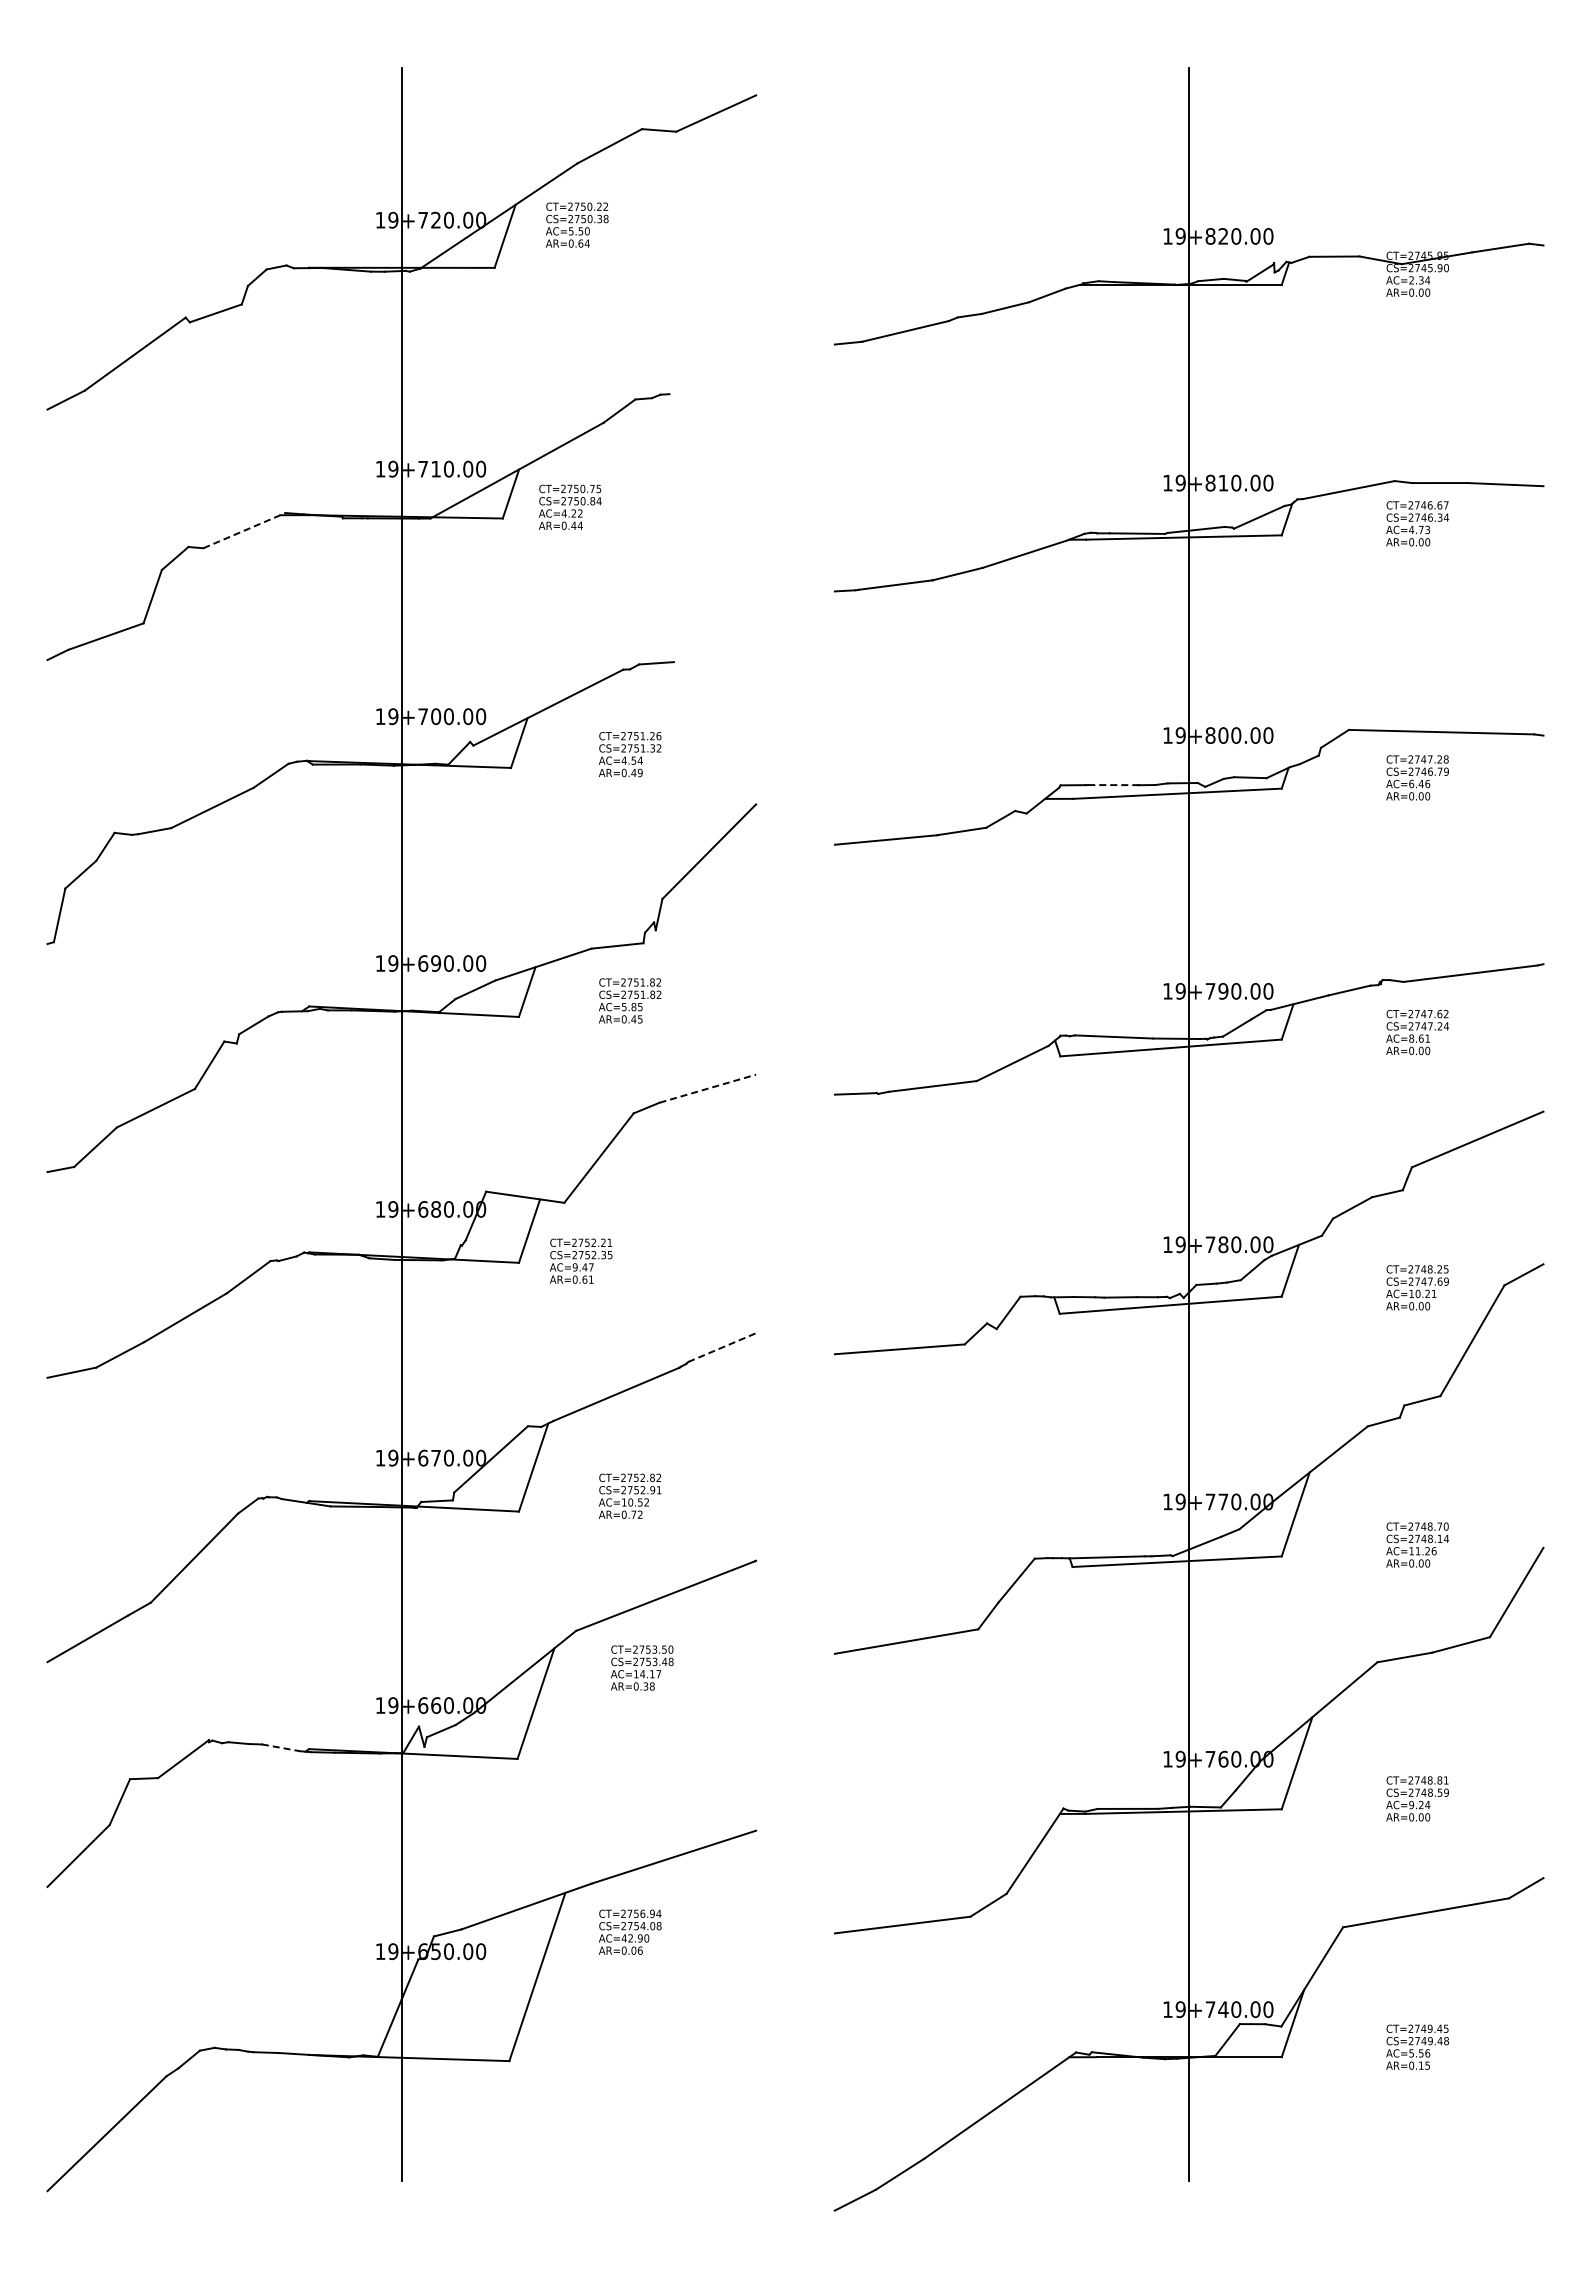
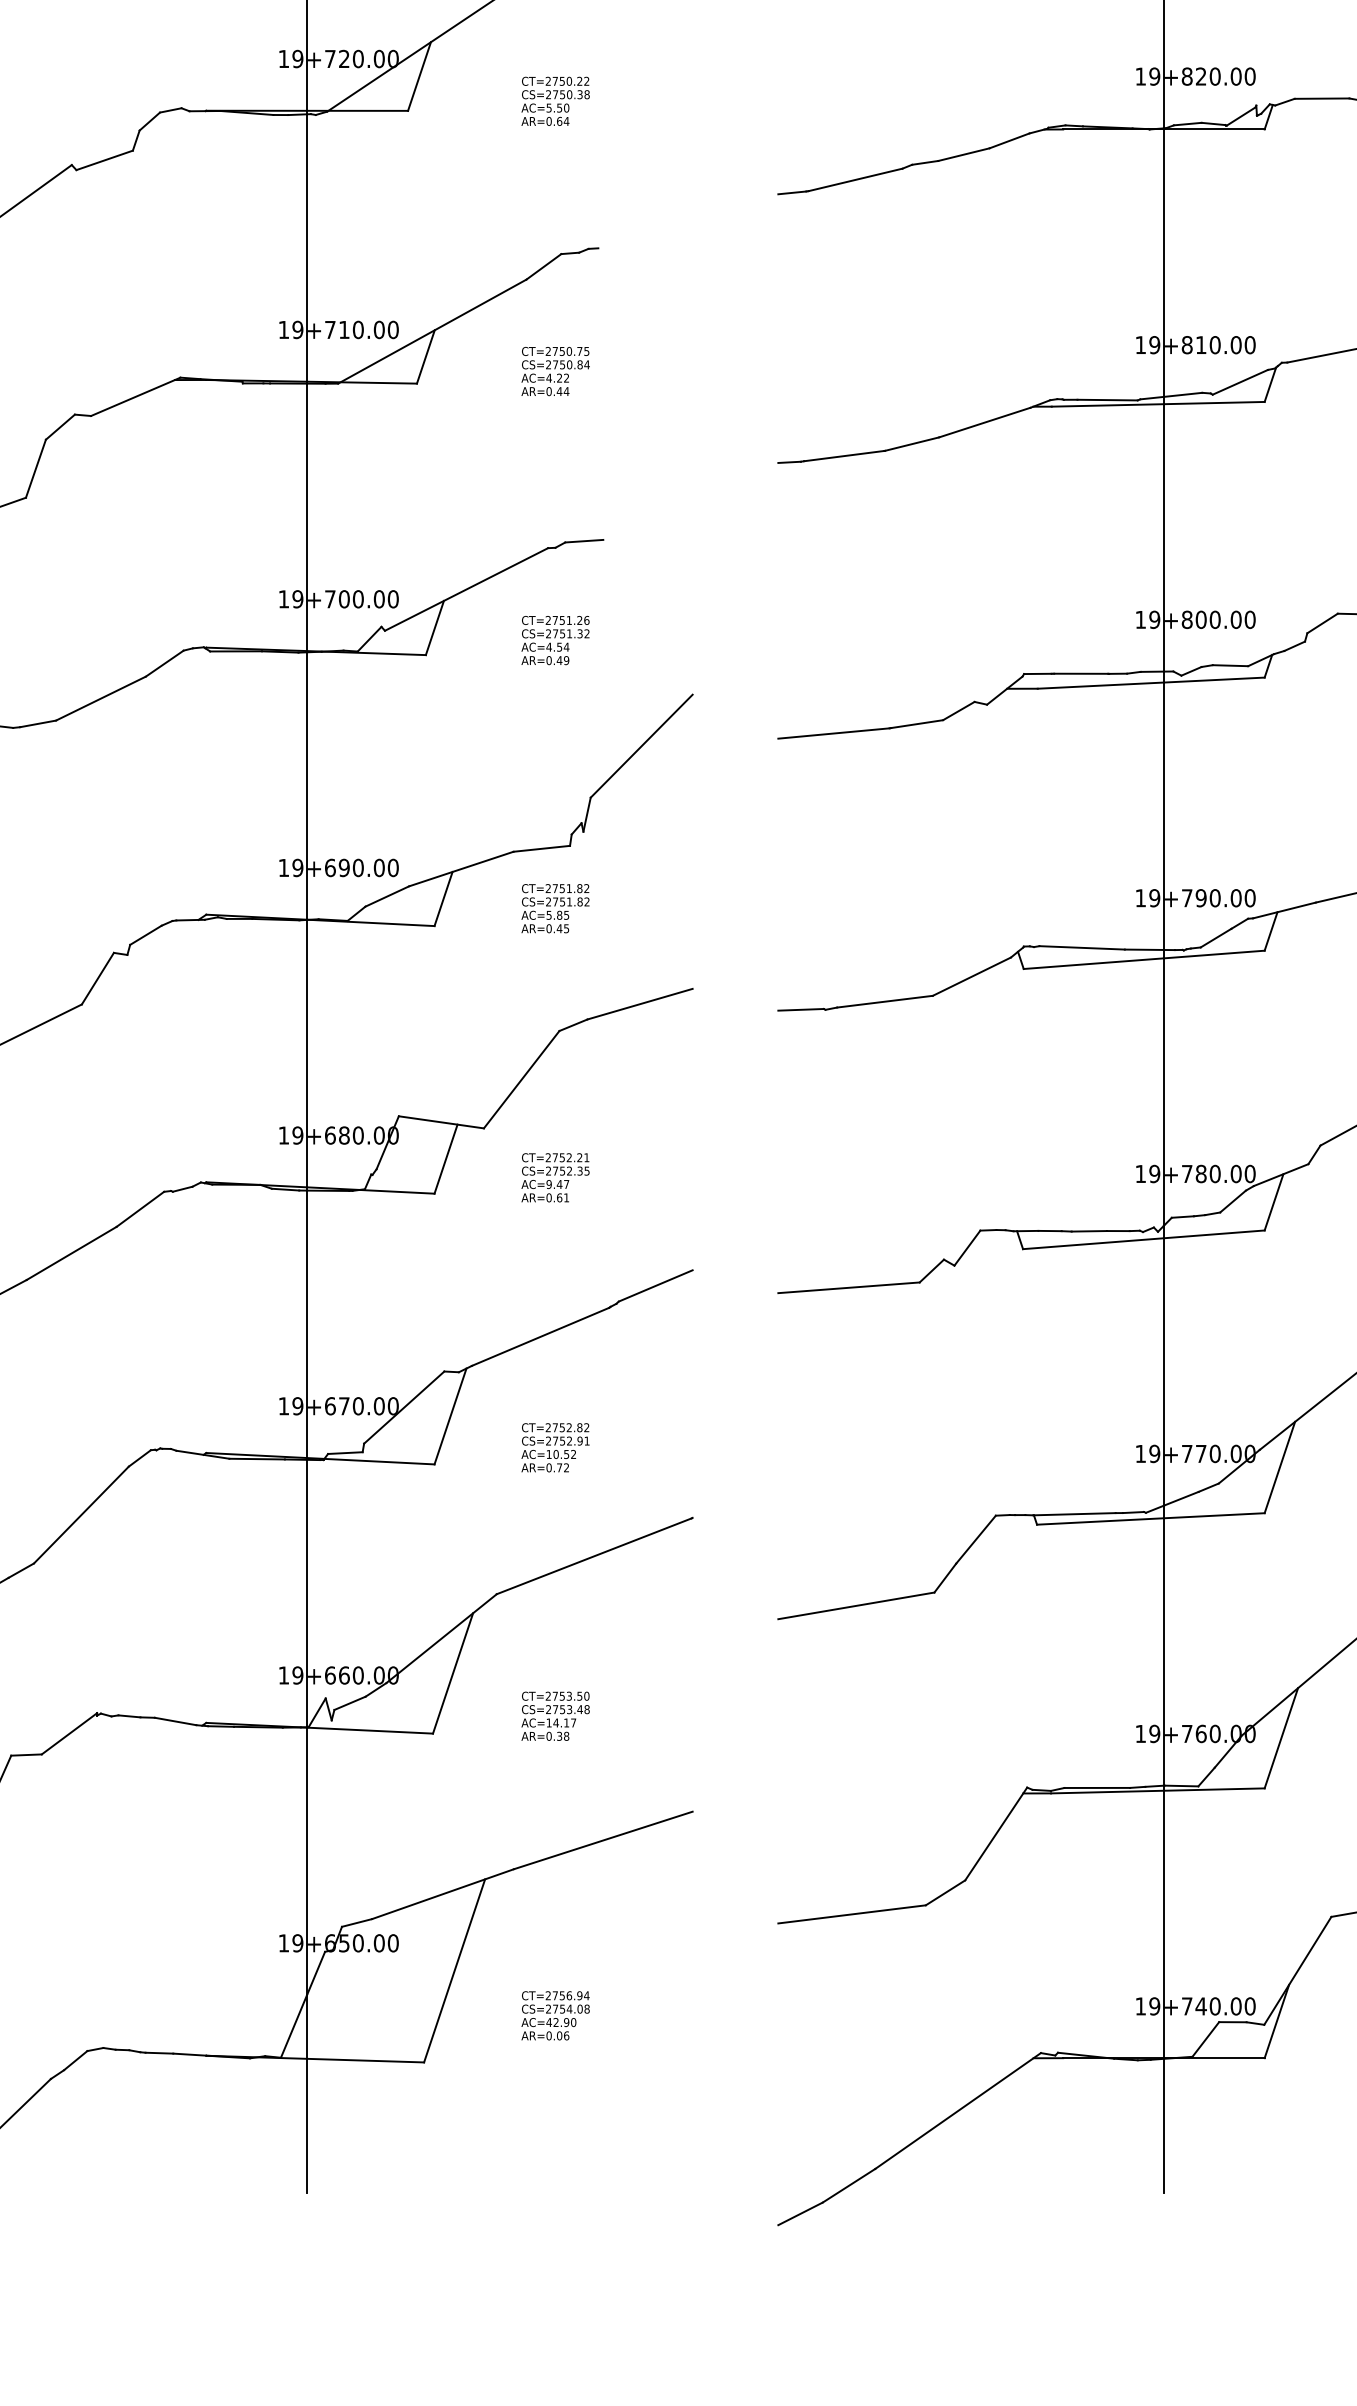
text: (577, 224) -> (555, 100), moved
text: (570, 506) -> (555, 370), moved
line: (244, 530) -> (135, 396), dashed -> solid
line: (1113, 785) -> (1081, 674), dashed -> solid
line: (708, 1088) -> (640, 1003), dashed -> solid
text: (581, 1260) -> (555, 1176), moved
line: (722, 1347) -> (656, 1285), dashed -> solid
text: (642, 1667) -> (555, 1715), moved
line: (281, 1747) -> (176, 1721), dashed -> solid
text: (630, 1931) -> (555, 2014), moved

